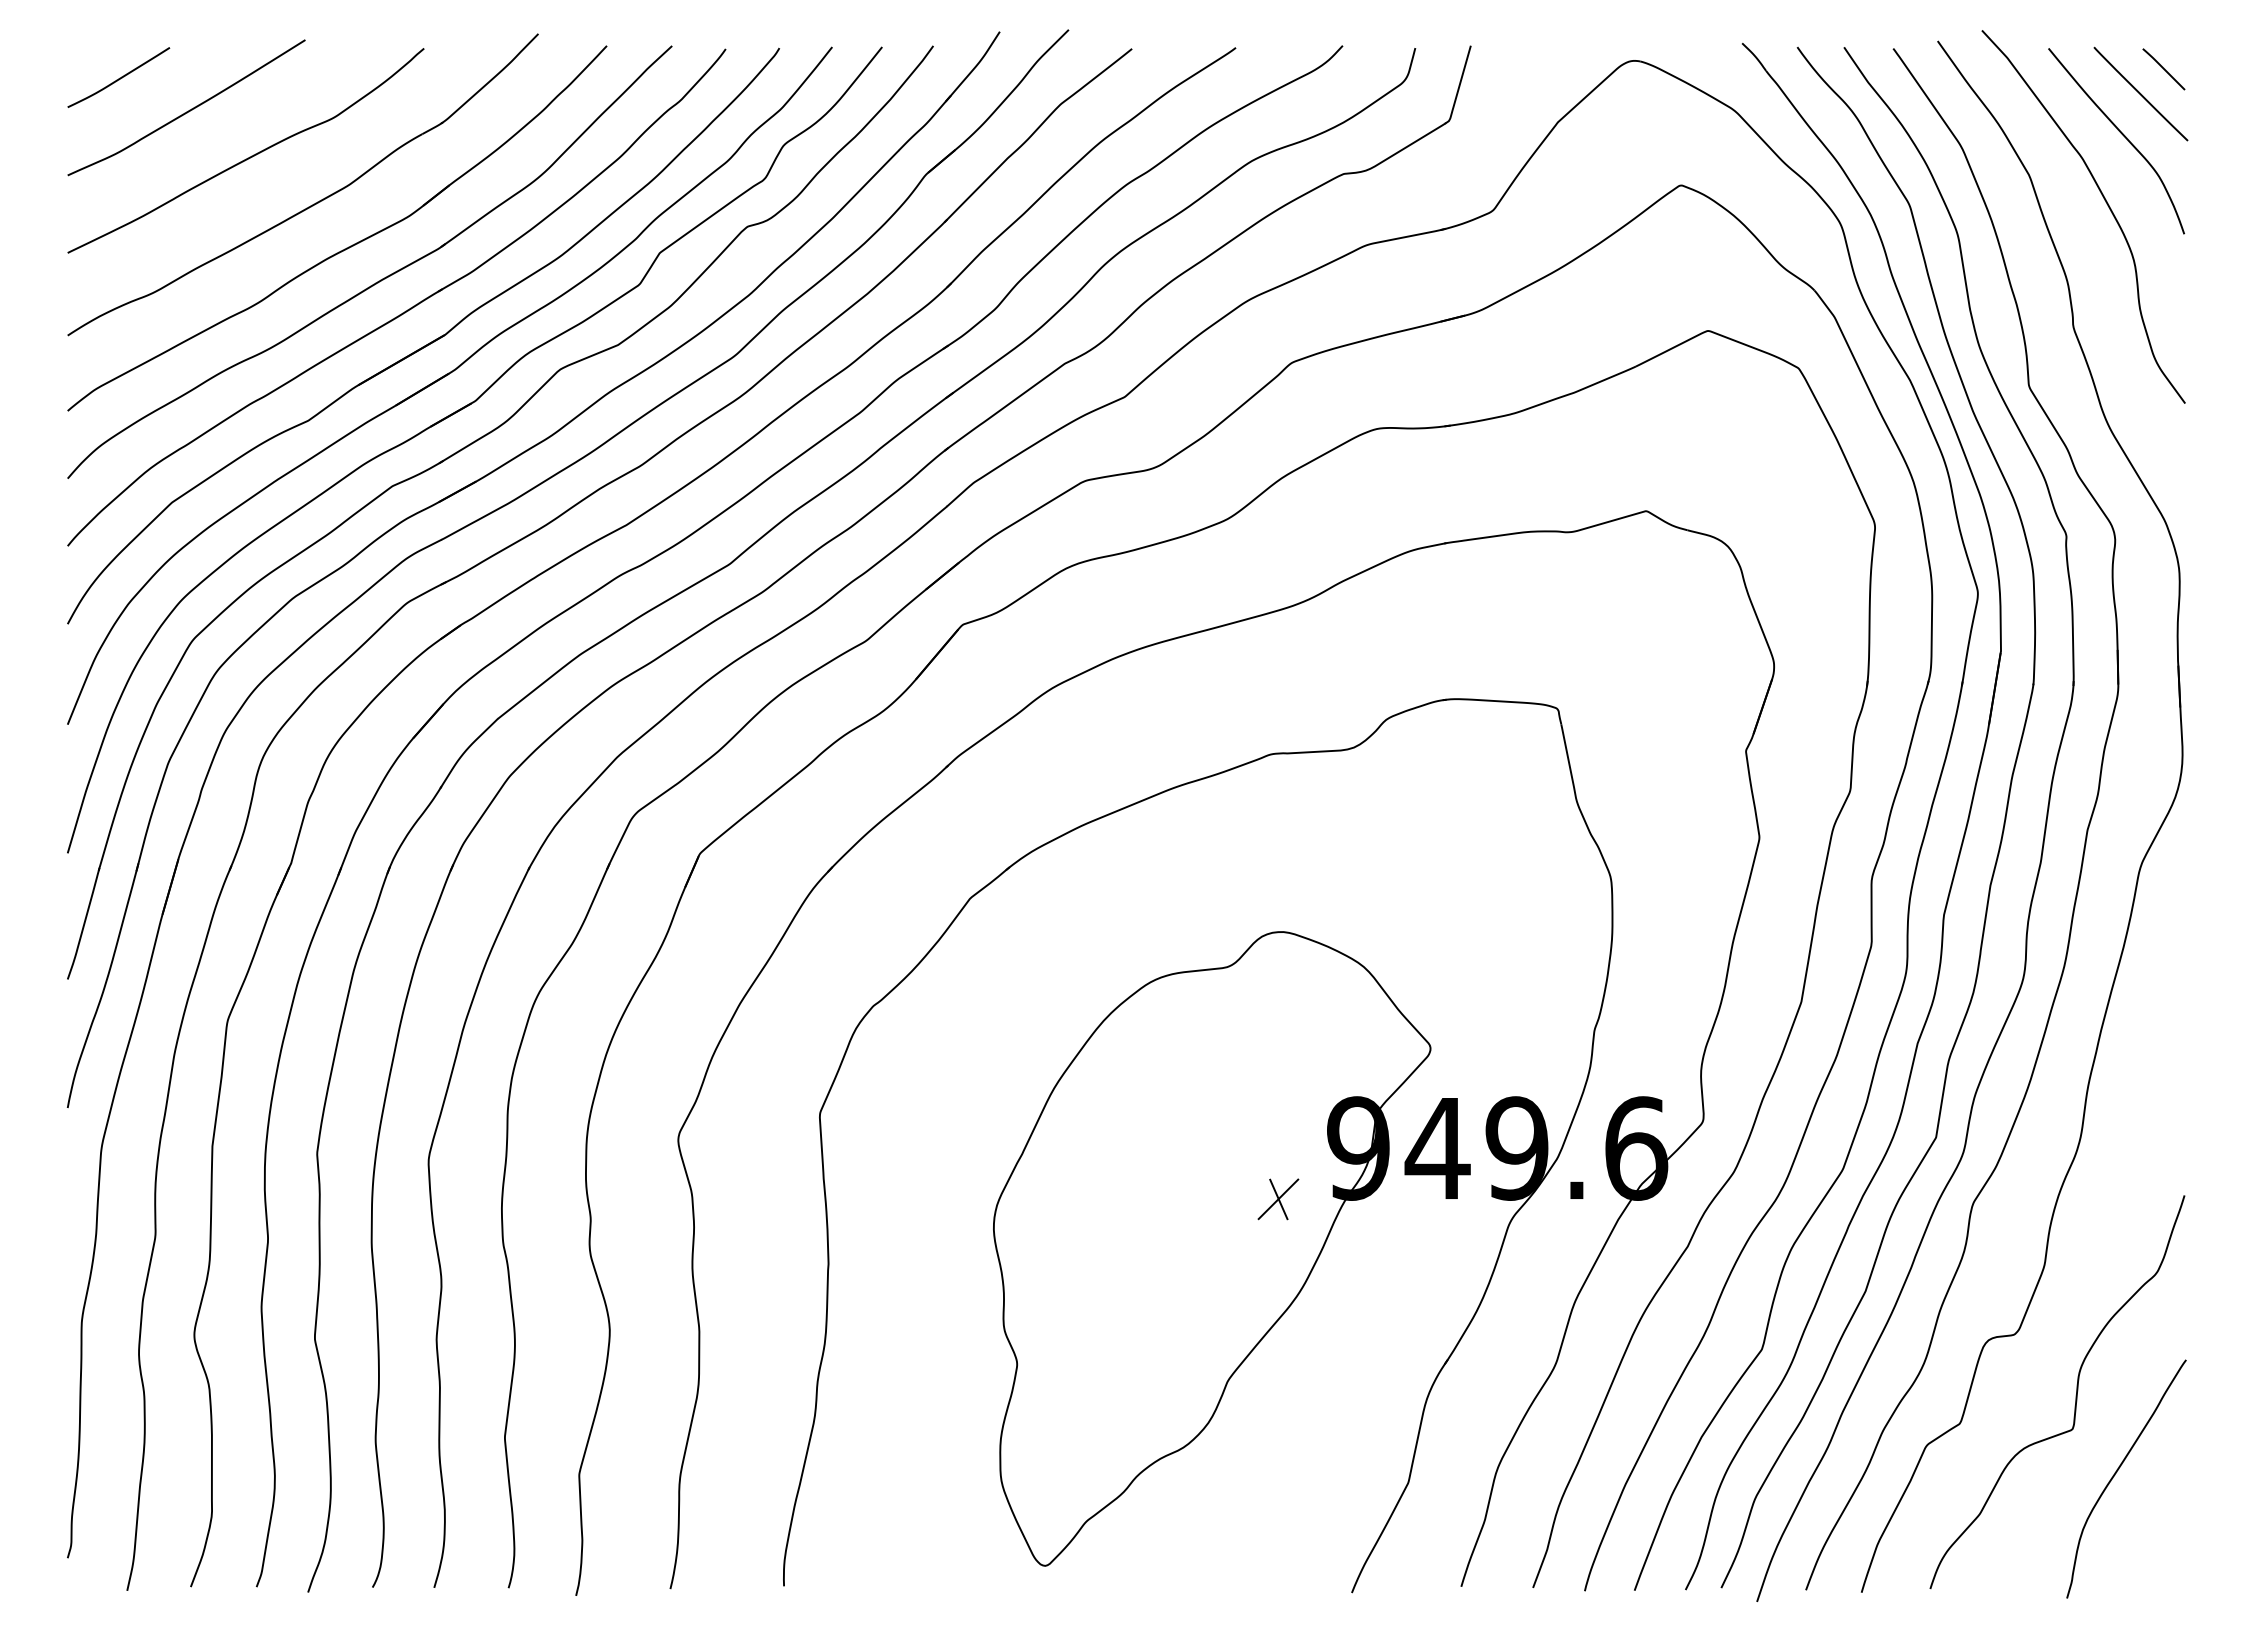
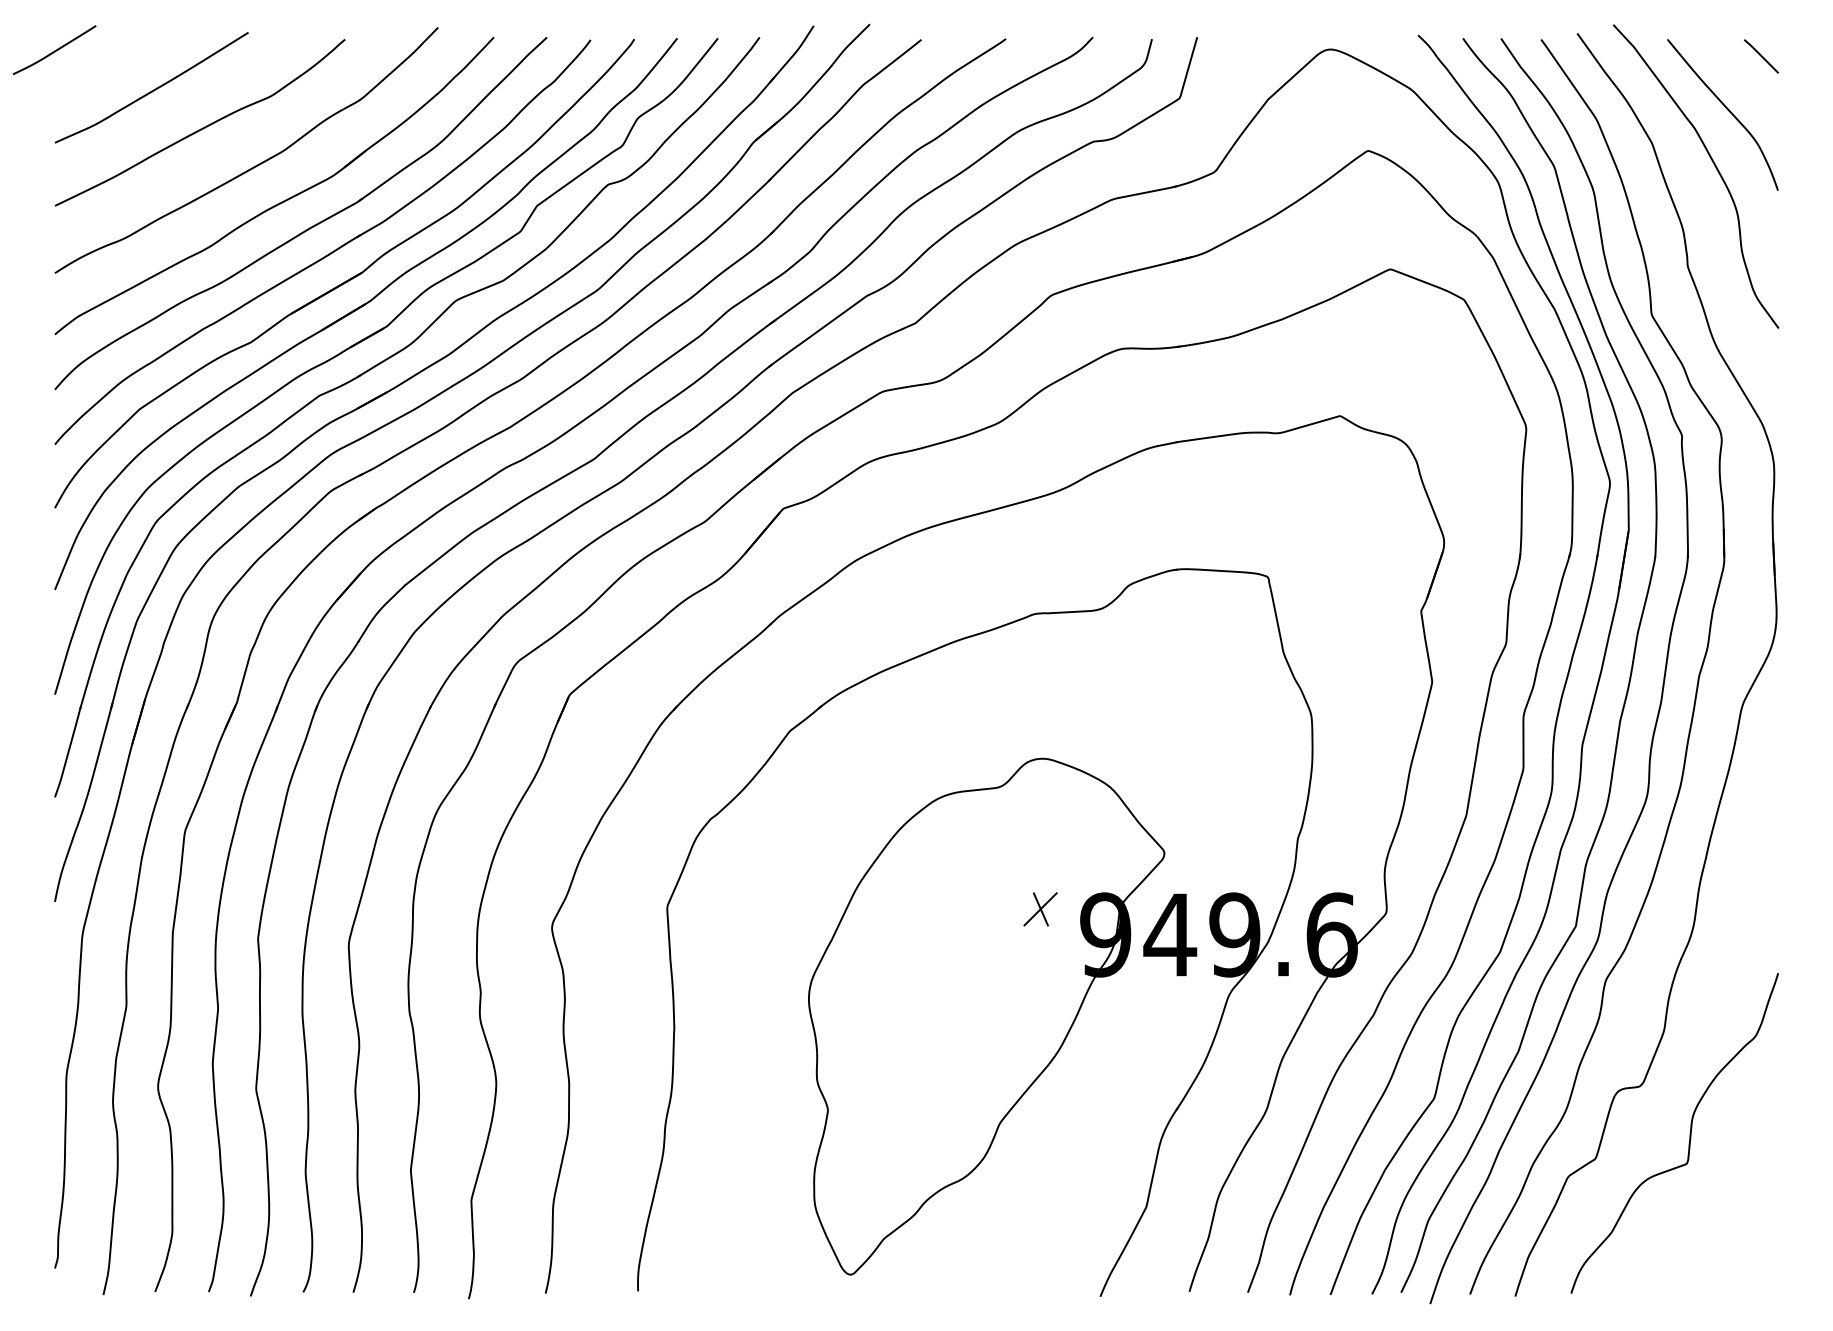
curve: (118, 78) -> (54, 50), moved
line: (2140, 93) -> (1742, 76), removed
part: (1278, 1199) -> (1040, 909), moved
curve: (2118, 1471) -> (1724, 1197), removed

